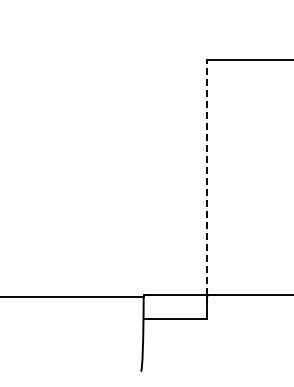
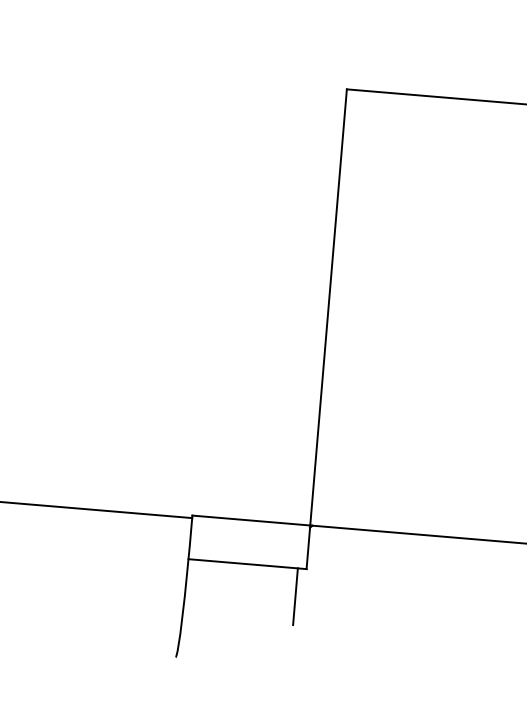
line: (207, 177) -> (329, 306), dashed -> solid
line: (202, 333) -> (295, 595), added

